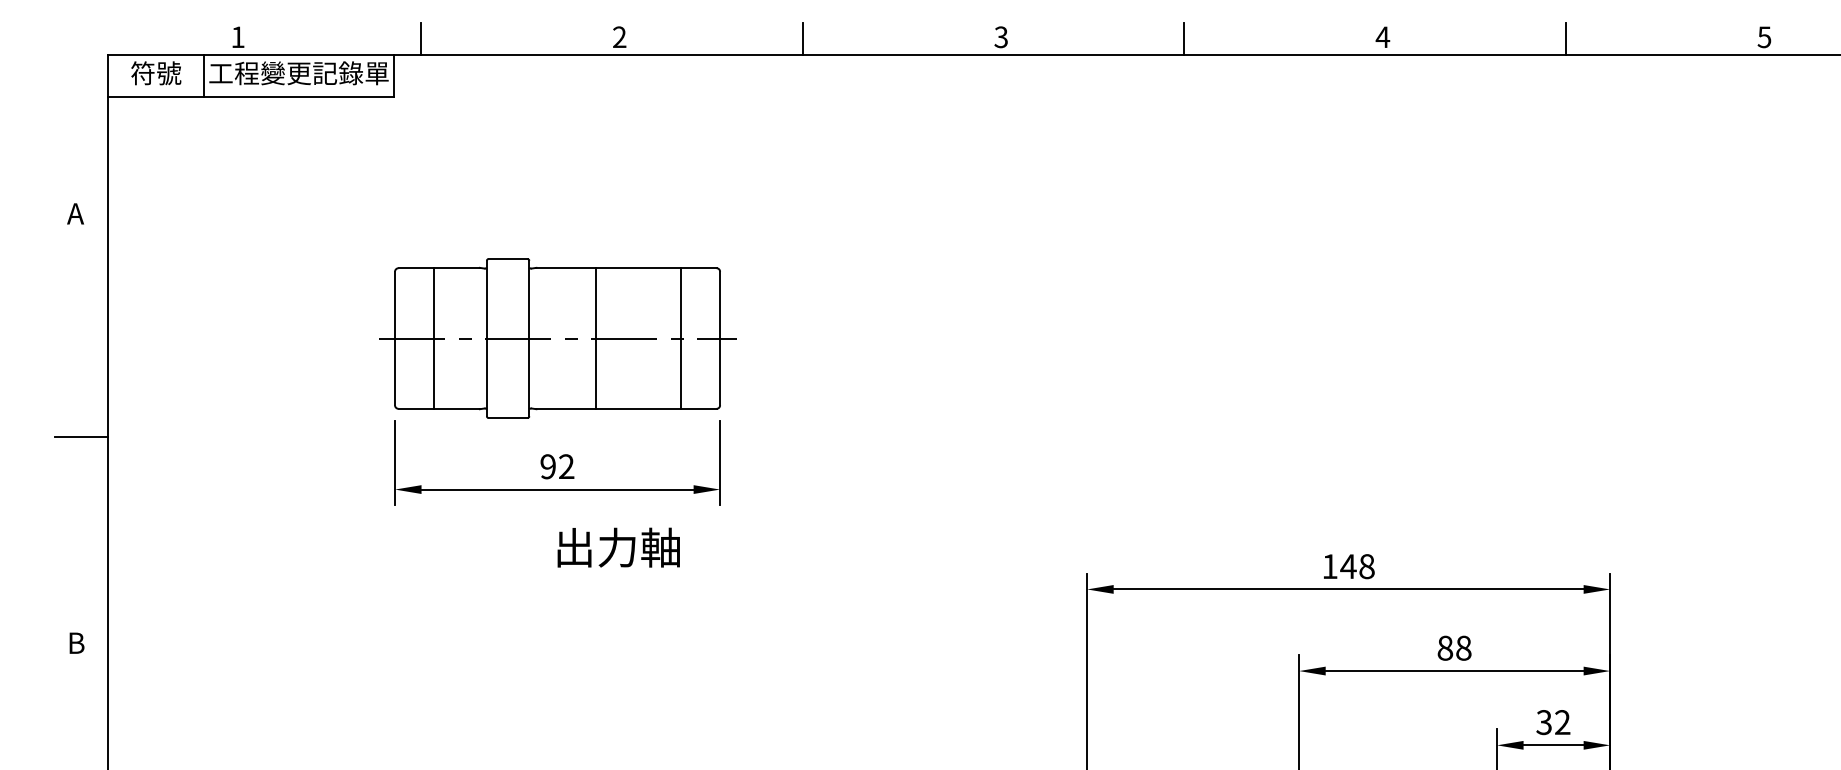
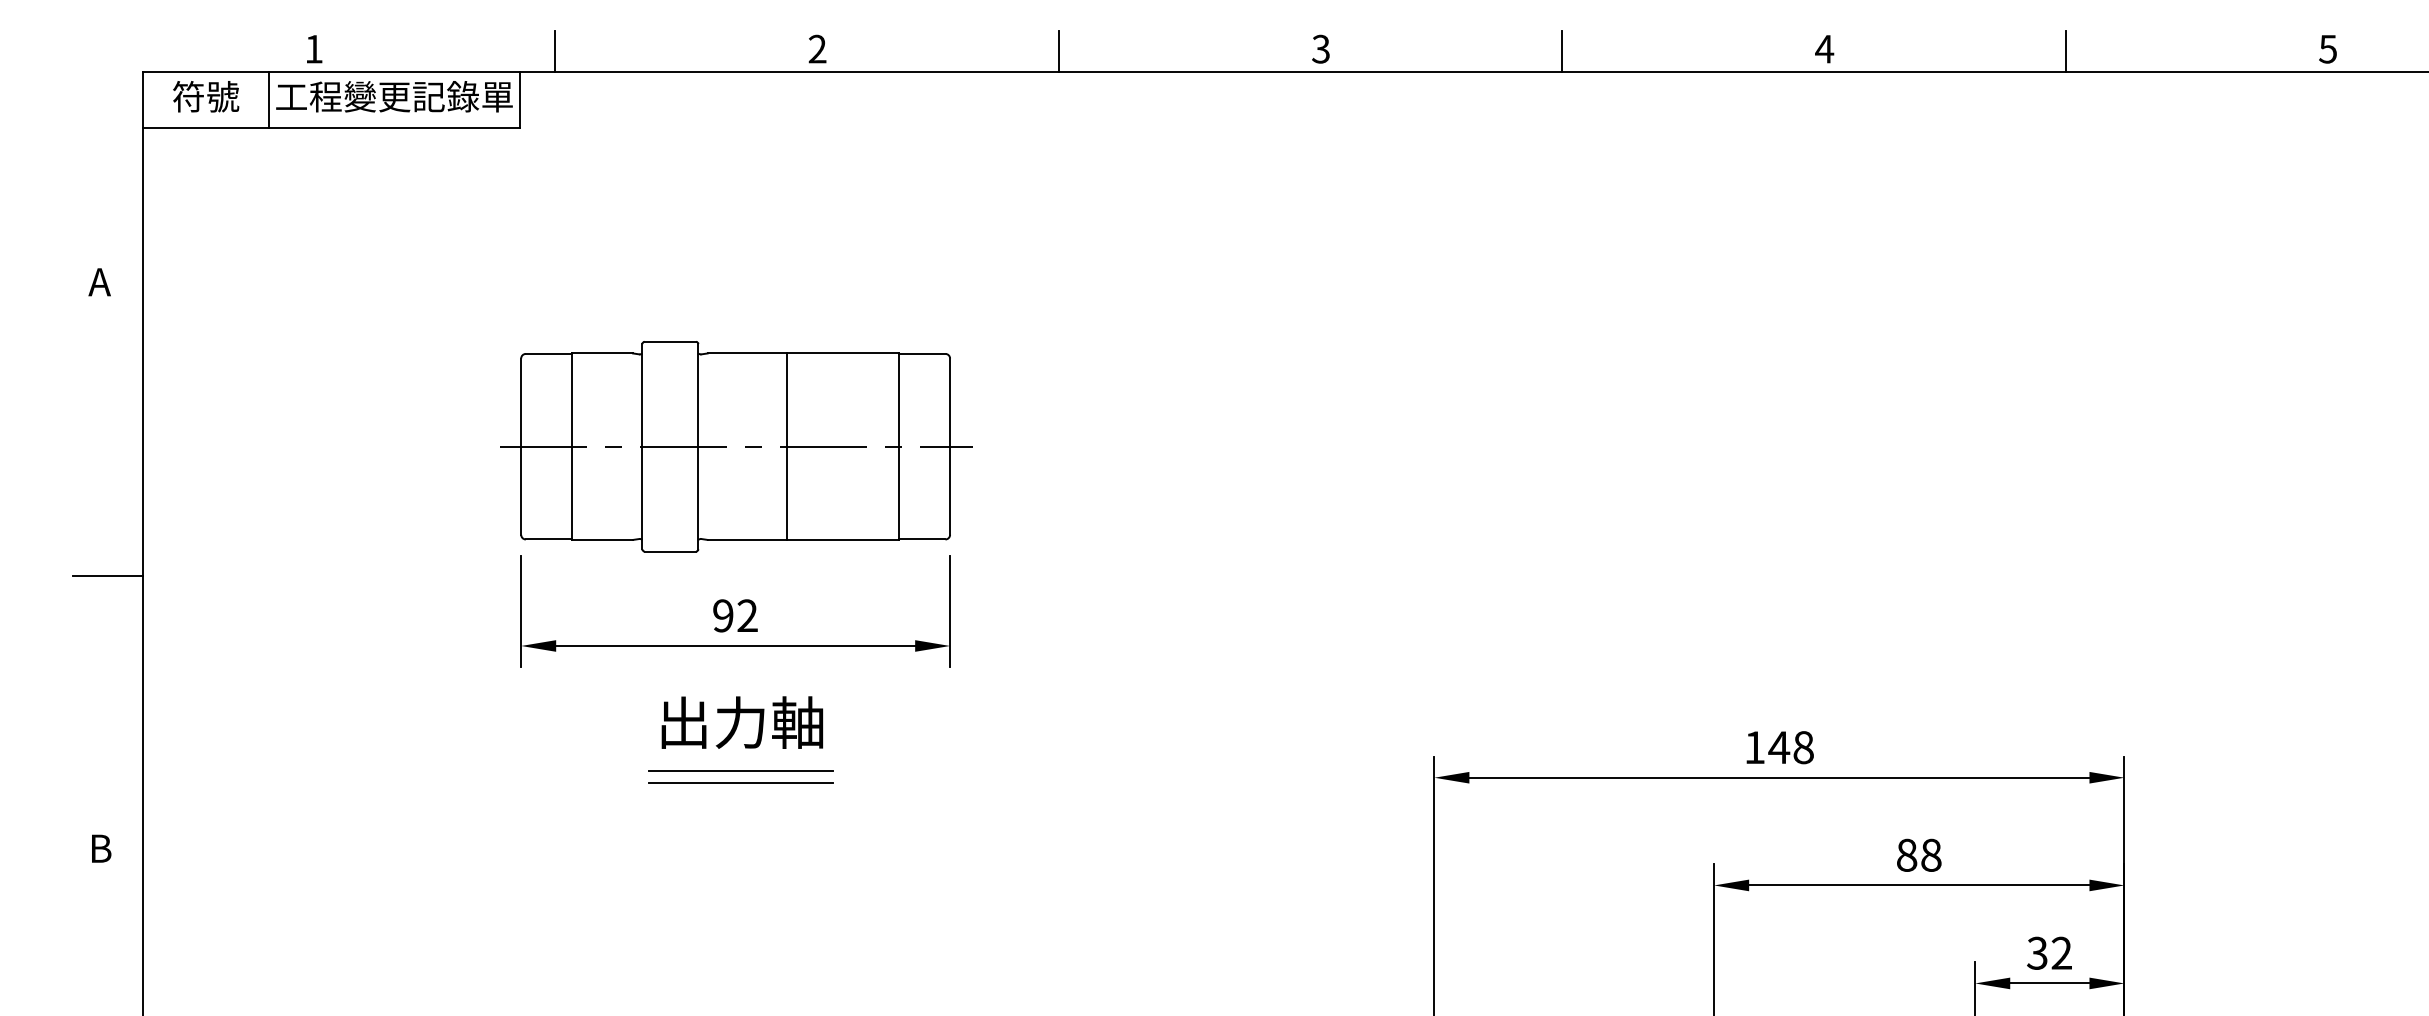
text: (618, 547) -> (742, 722), moved
line: (562, 584) -> (741, 771), added
line: (561, 593) -> (740, 782), added

